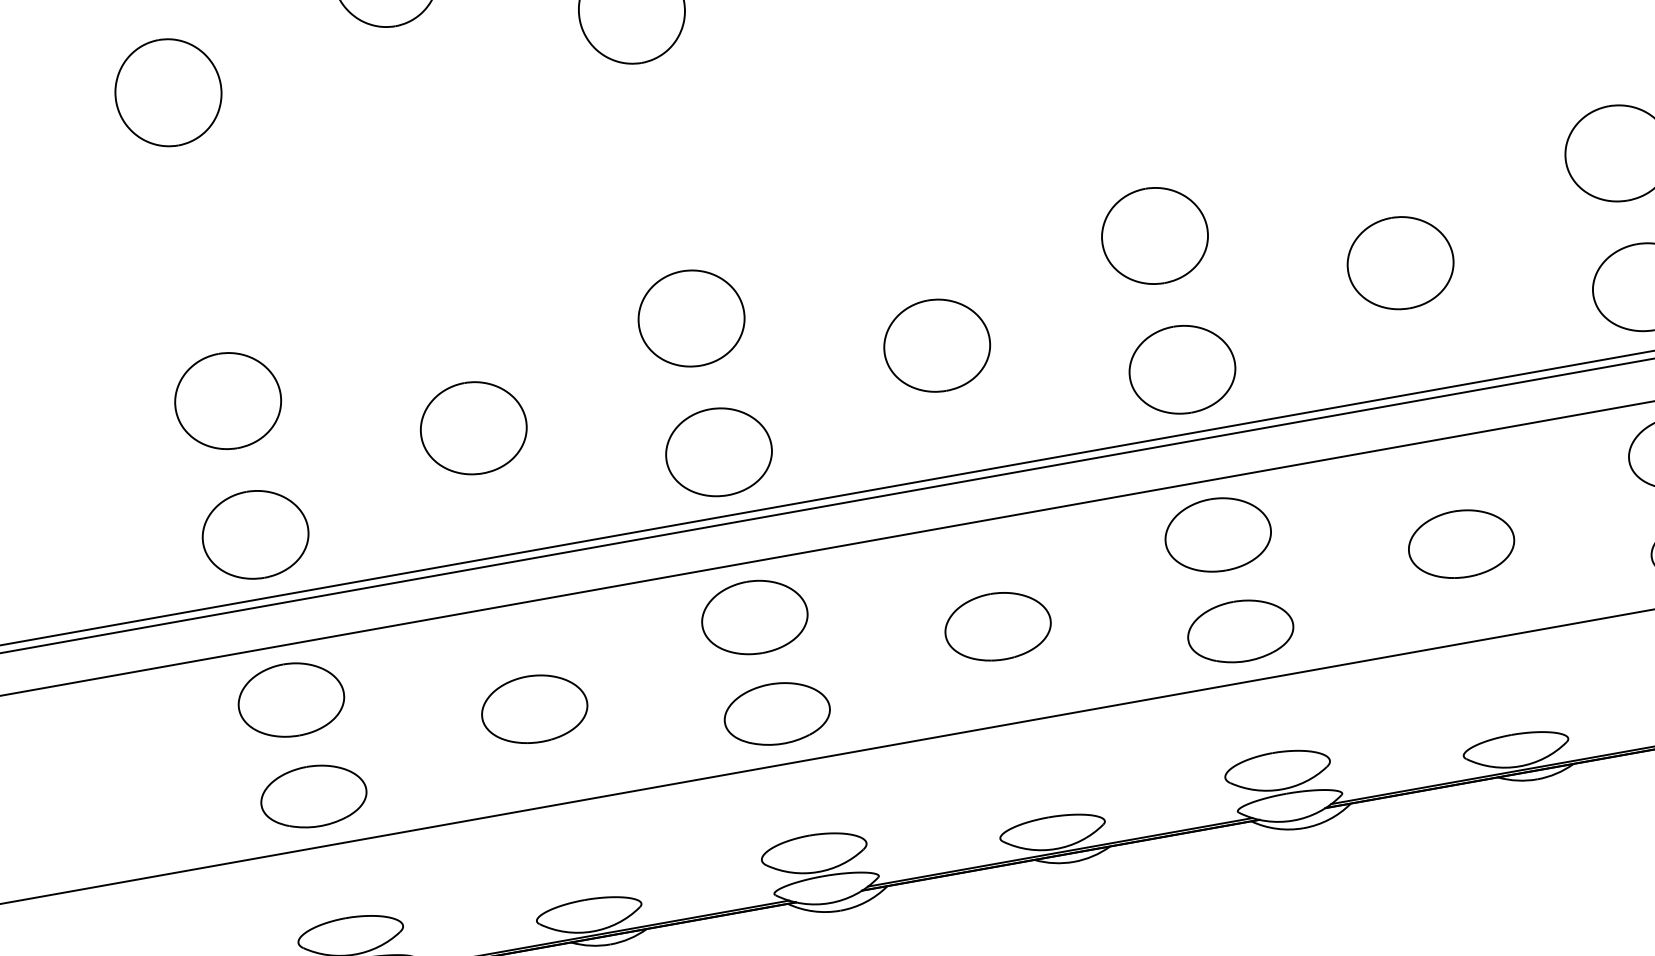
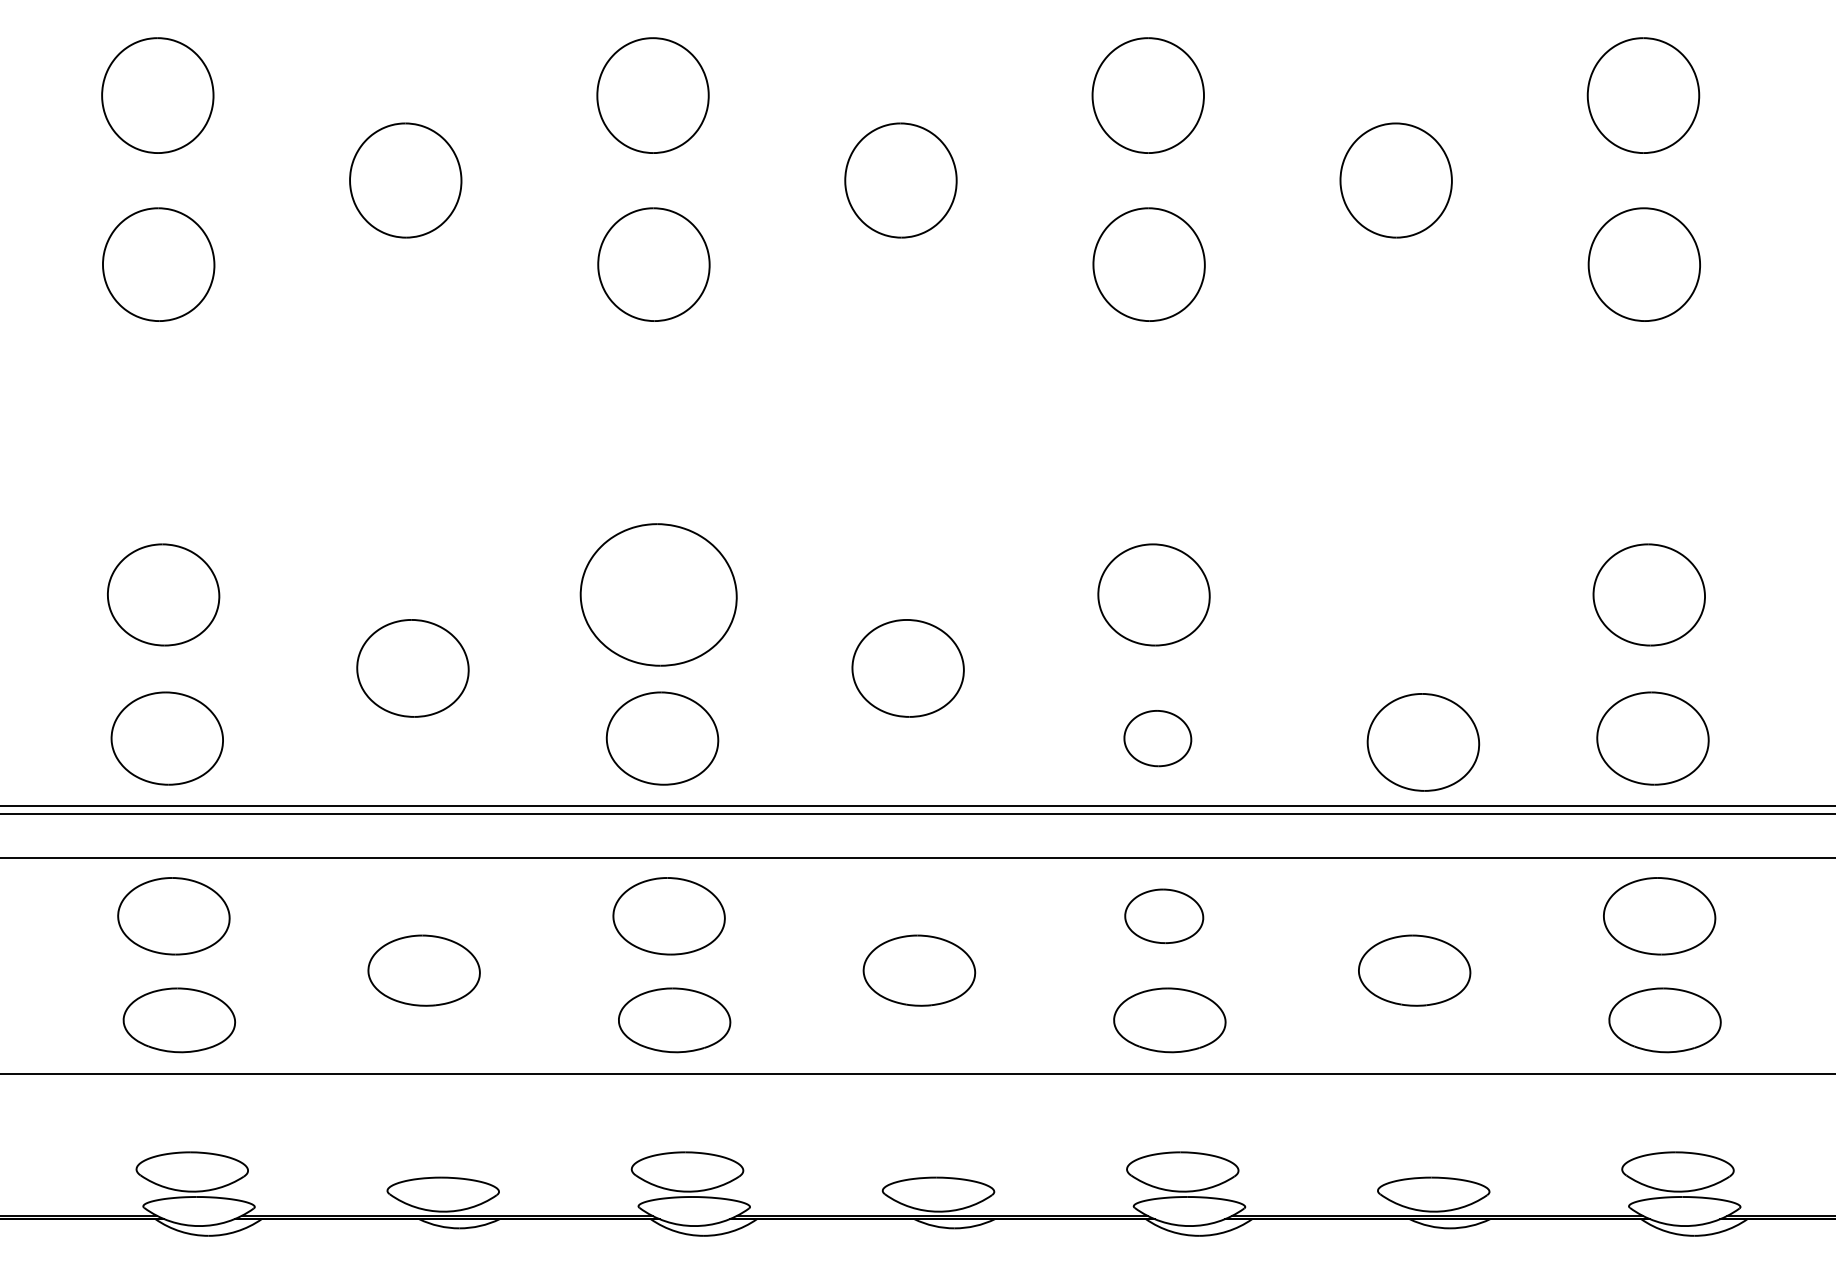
part: (1400, 263) -> (1423, 742), moved
part: (691, 318) -> (658, 594), size x1.4
part: (1182, 369) -> (1157, 738), size x0.6
part: (1217, 535) -> (1163, 916), size x0.7

